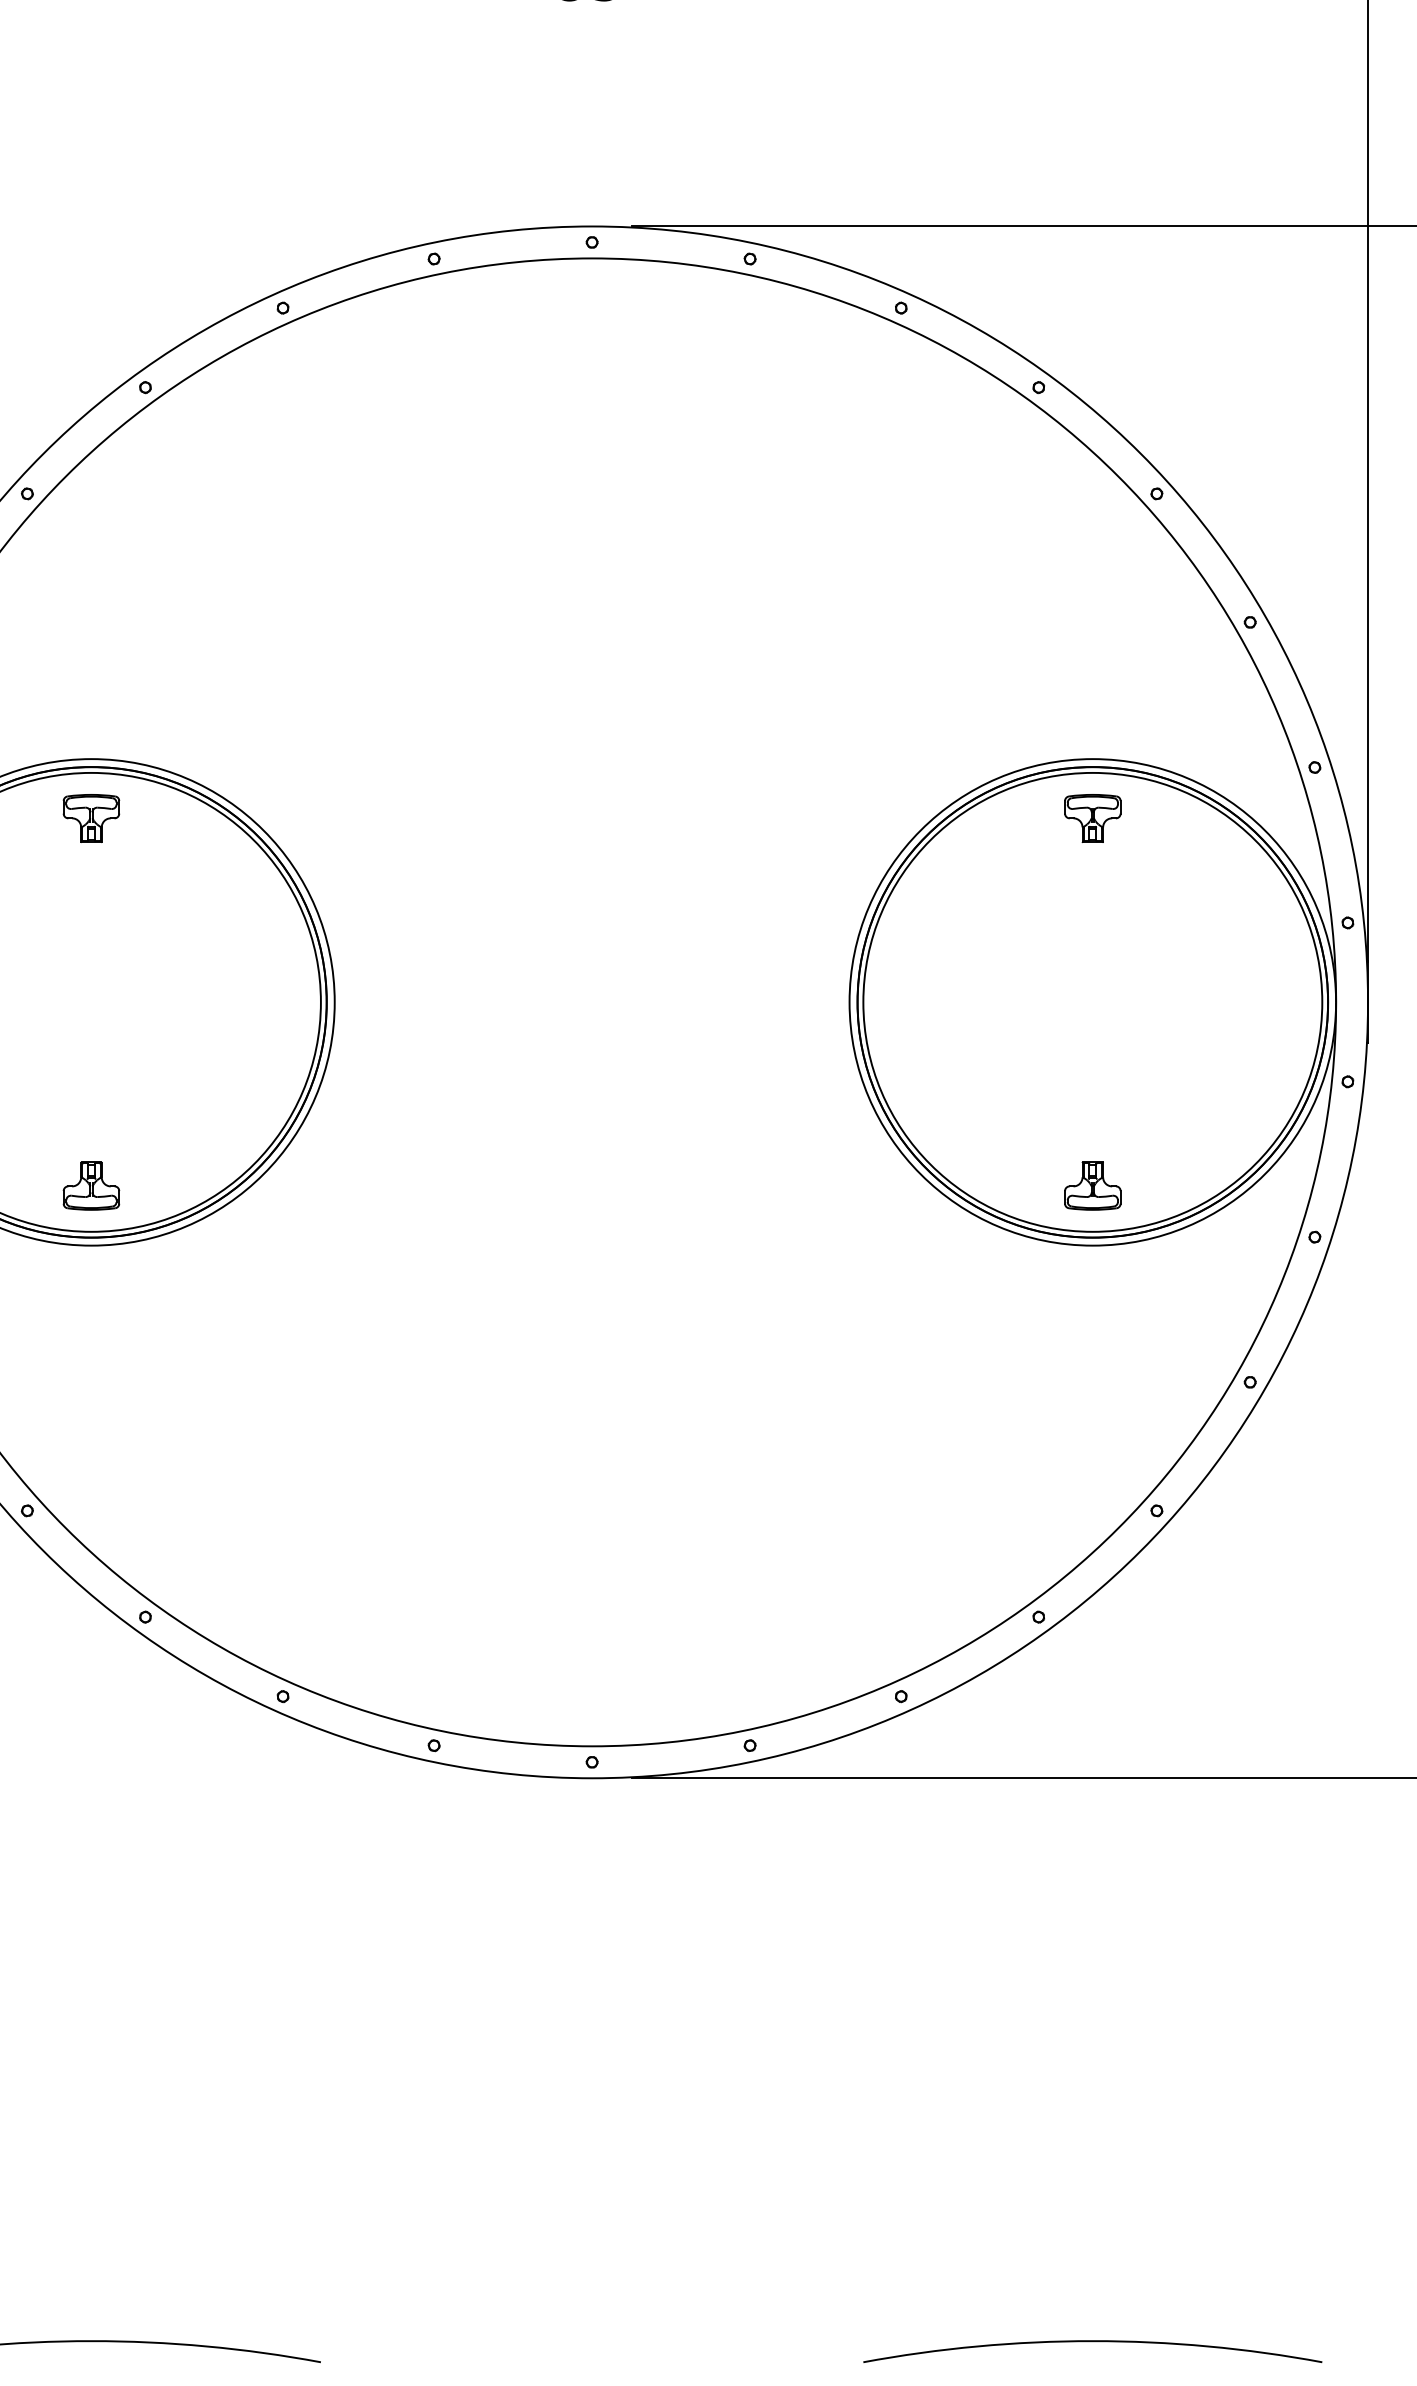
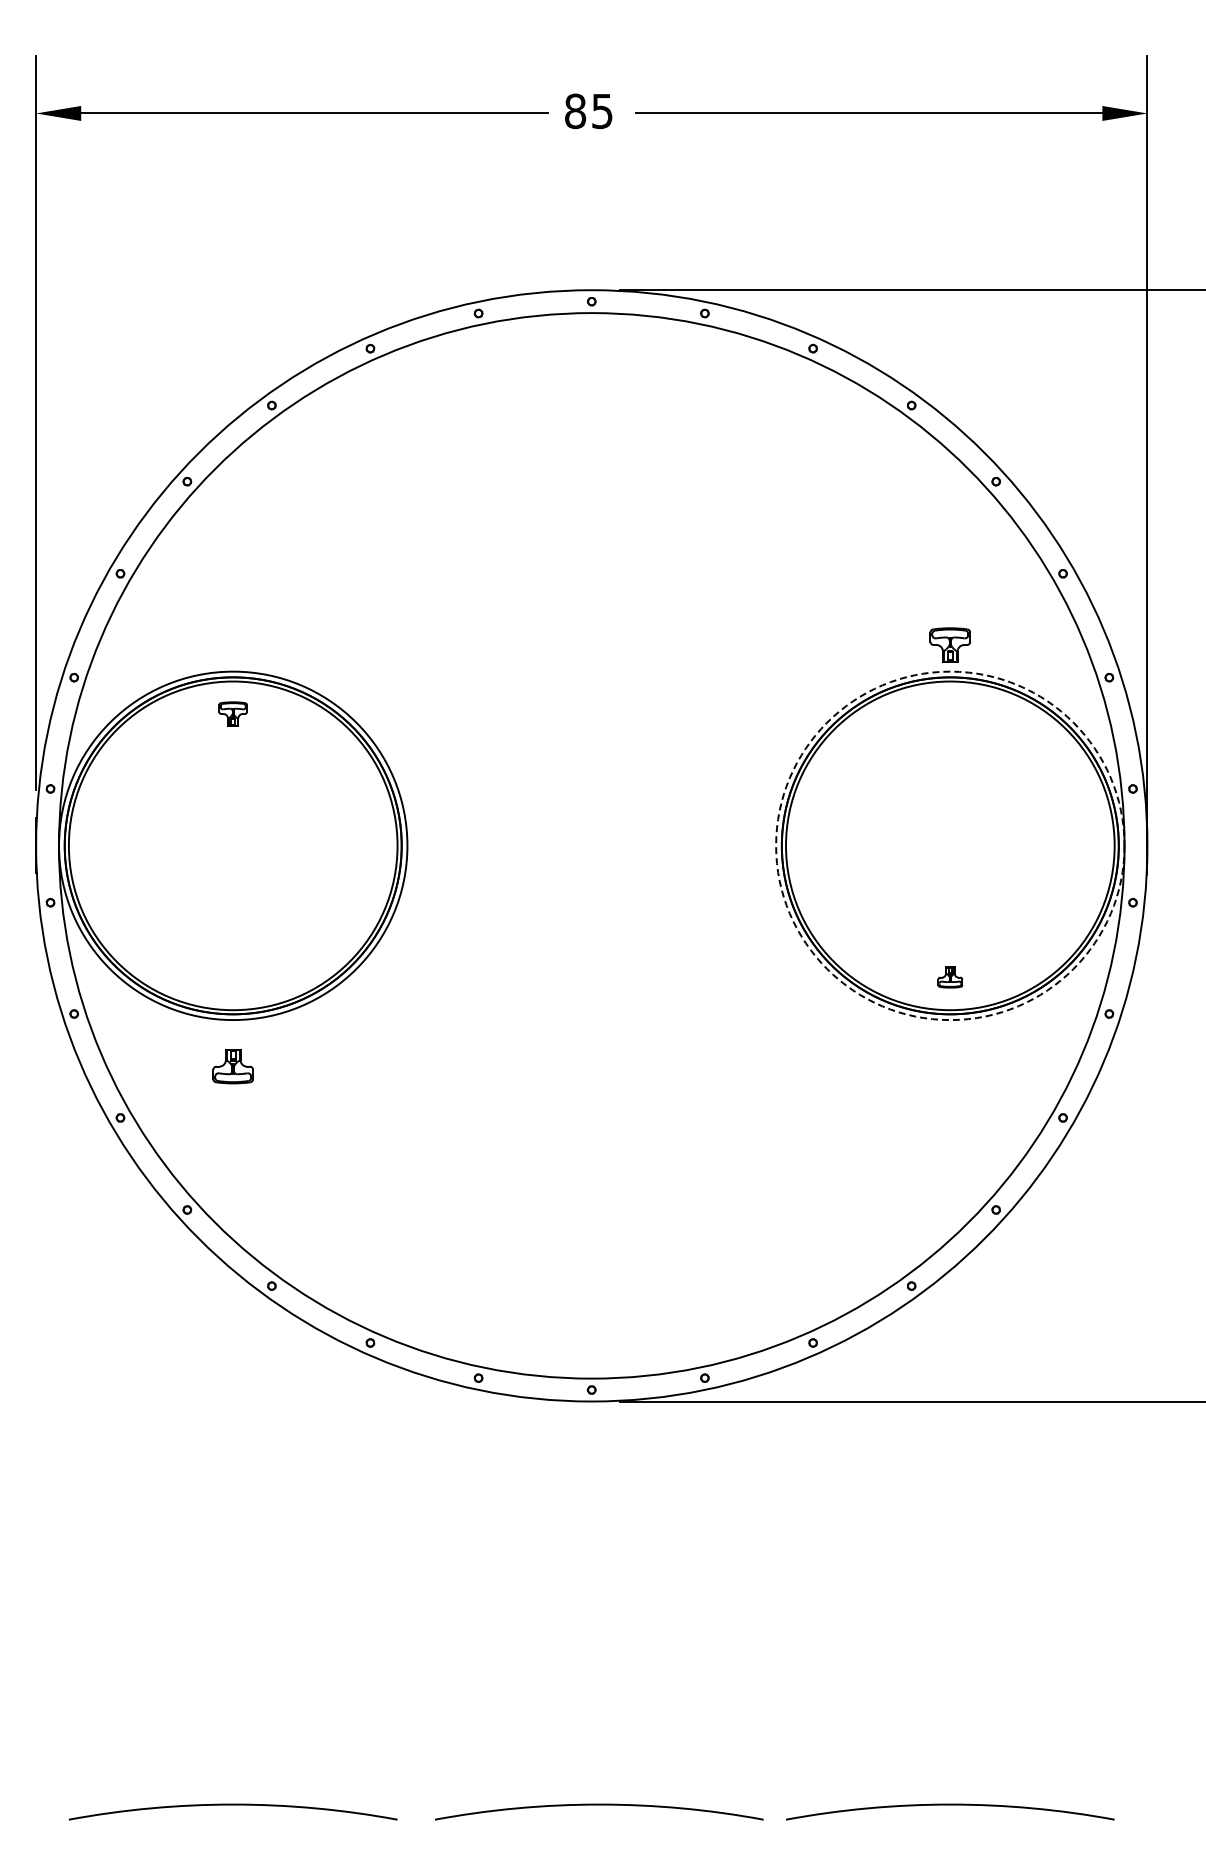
part: (90, 817) -> (232, 713), size x0.7
part: (1091, 817) -> (949, 644), moved
circle: (1093, 1001) -> (950, 845), solid -> dashed
part: (90, 1186) -> (232, 1066), moved
part: (1093, 1186) -> (950, 977), size x0.6
arc: (602, 2342) -> (599, 1805), added

